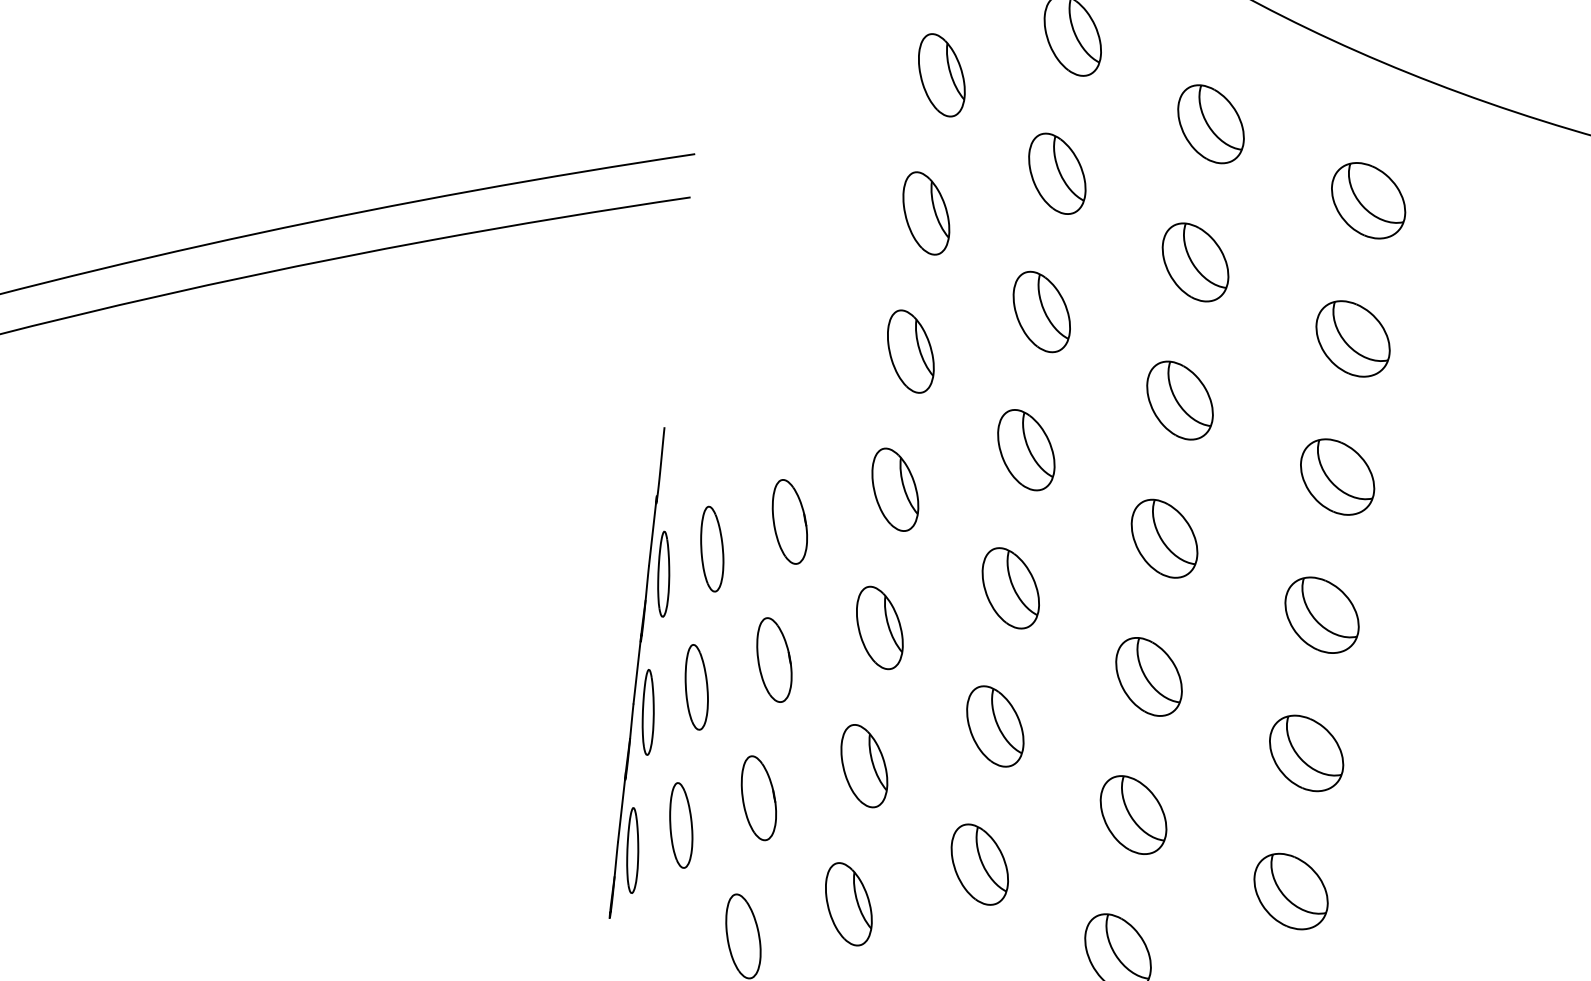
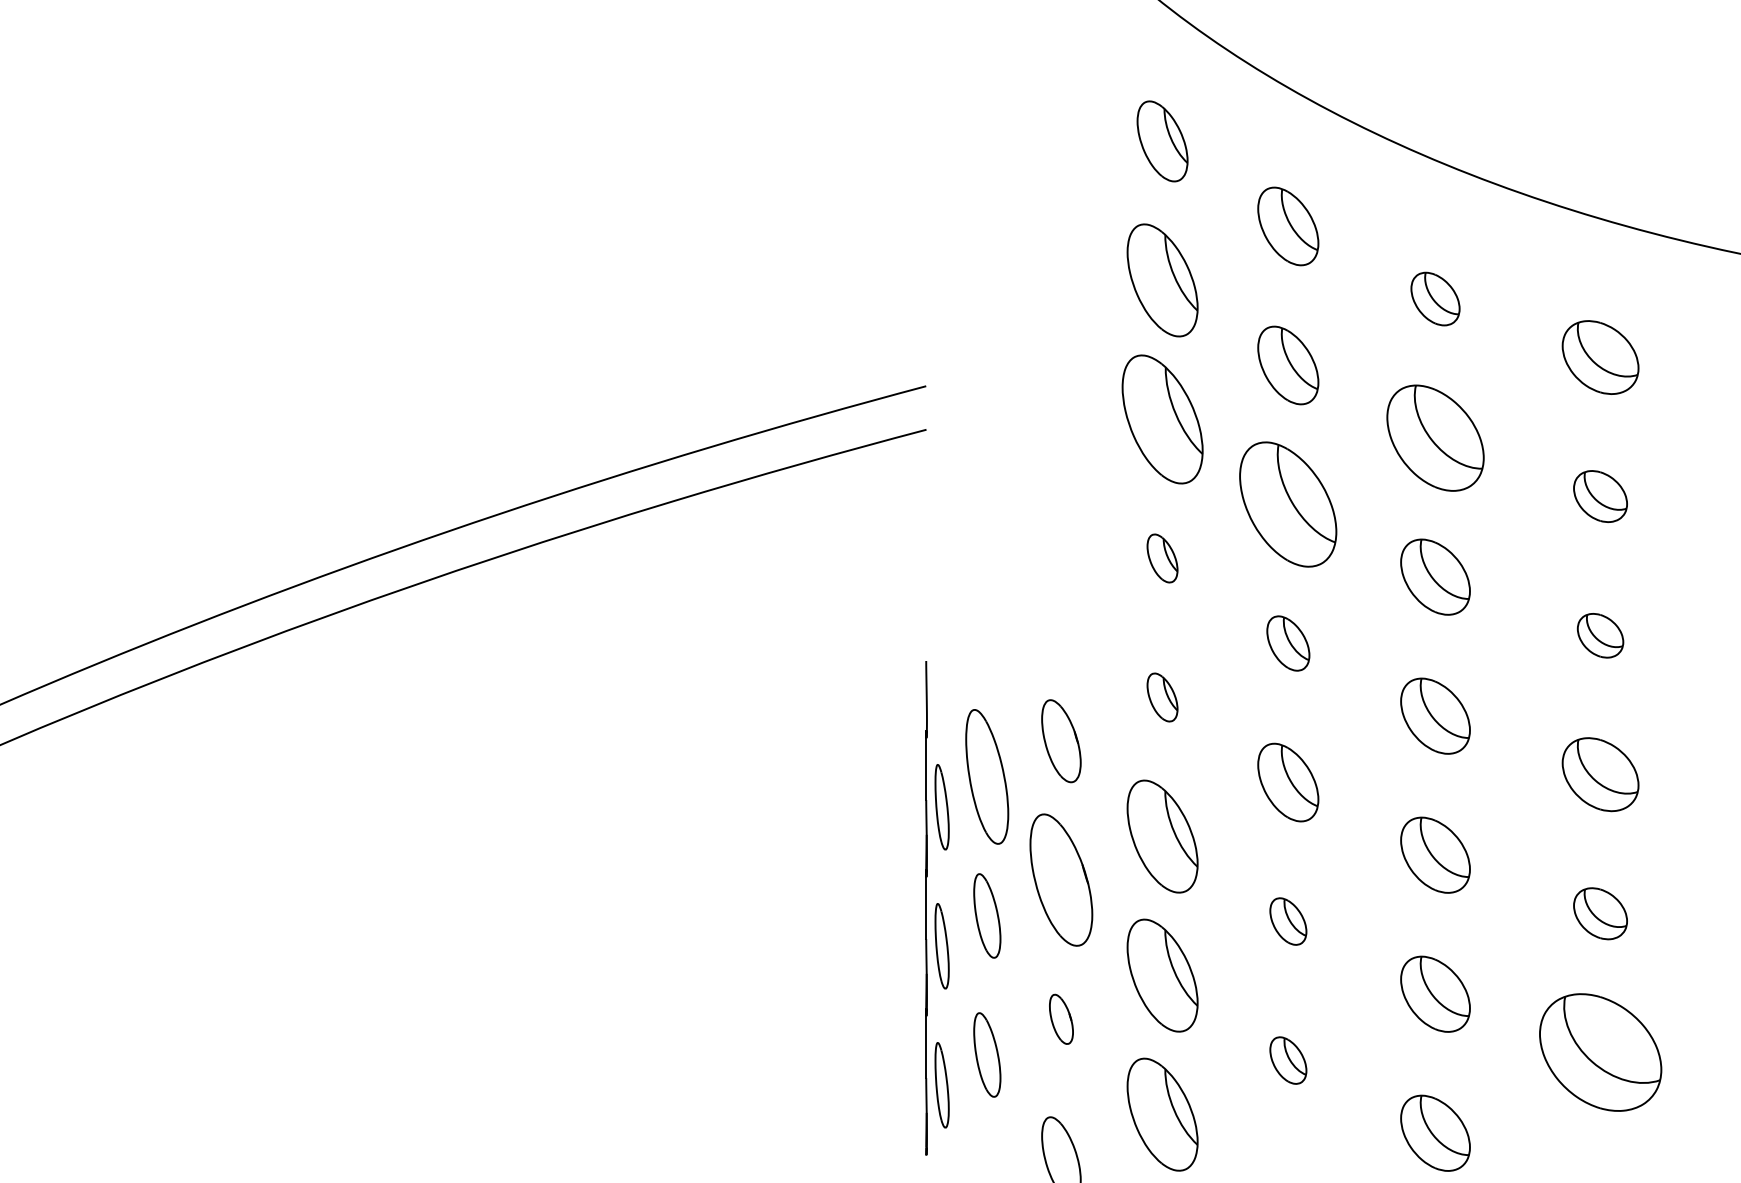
part: (941, 75) -> (1162, 280), size x1.4
part: (1211, 123) -> (1435, 298), size x0.7
part: (926, 213) -> (1162, 419), size x1.6
part: (1195, 261) -> (1435, 437), size x1.4
part: (1042, 312) -> (1288, 504), size x1.6
part: (1352, 338) -> (1600, 496), size x0.7
part: (910, 351) -> (1162, 558), size x0.6
part: (1026, 450) -> (1288, 643), size x0.7
part: (1337, 477) -> (1600, 635), size x0.6
part: (895, 489) -> (1162, 697), size x0.6
part: (712, 548) -> (987, 776), size x1.6
part: (879, 627) -> (1162, 836), size x1.4
part: (774, 660) -> (1061, 880), size x1.6
part: (995, 726) -> (1288, 921), size x0.6
part: (1306, 753) -> (1600, 913), size x0.7
part: (864, 766) -> (1162, 975), size x1.4
part: (759, 798) -> (1061, 1019), size x0.6
part: (980, 864) -> (1288, 1060), size x0.6
part: (1290, 891) -> (1600, 1052), size x1.6
part: (848, 904) -> (1162, 1114), size x1.4

